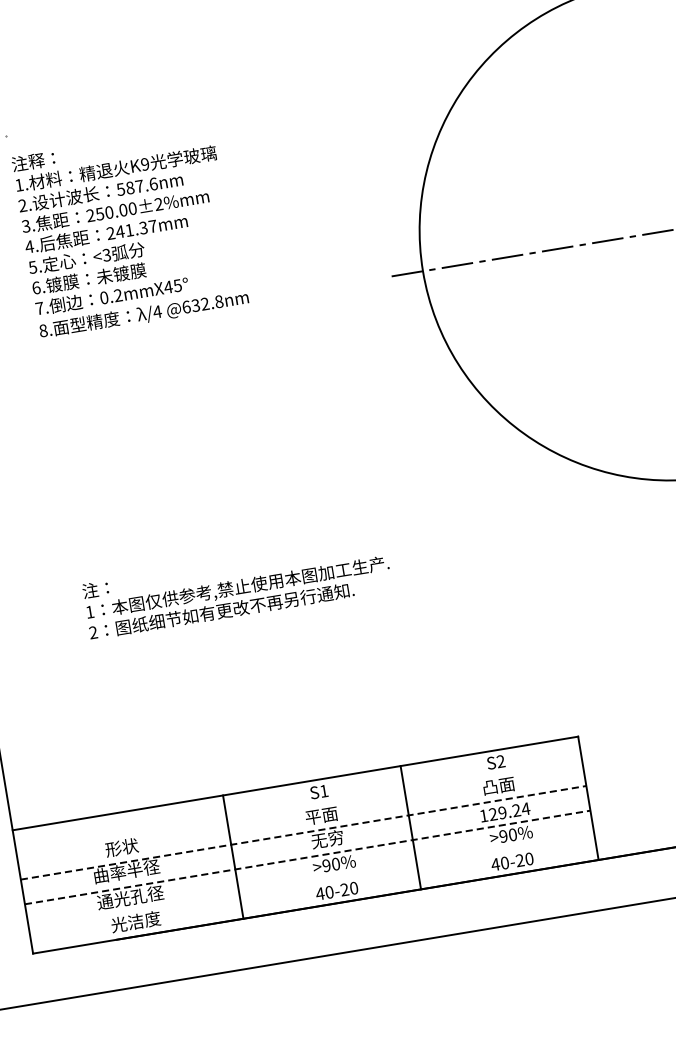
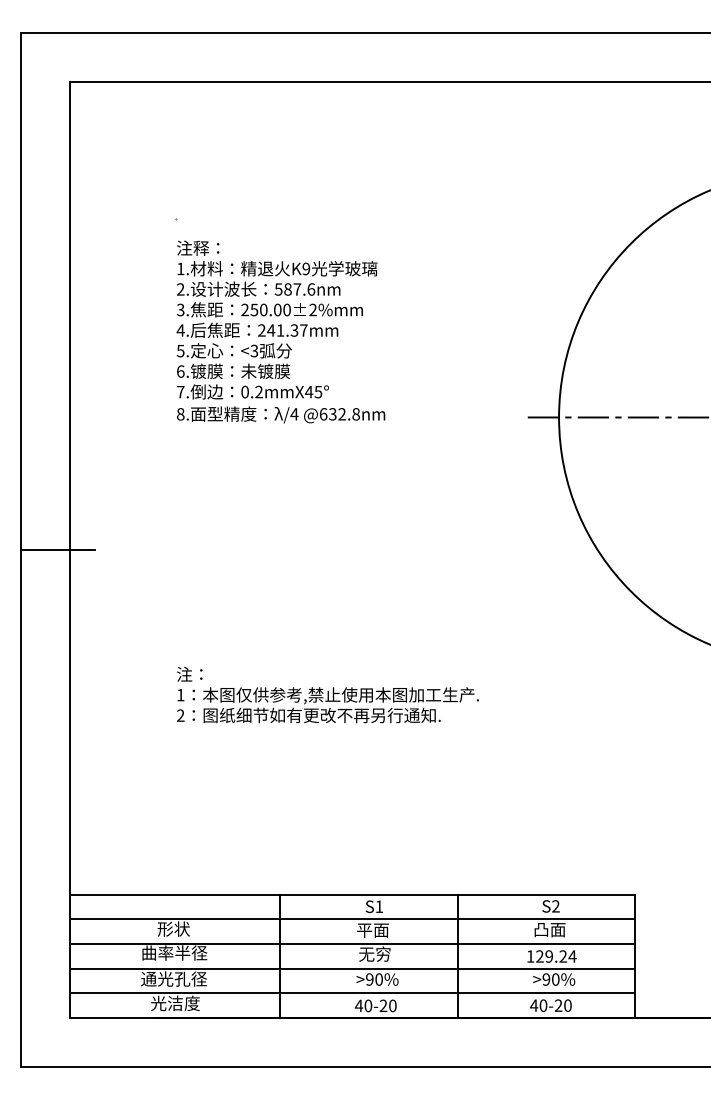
line: (299, 808) -> (352, 919), added
line: (304, 832) -> (353, 943), dashed -> solid
line: (308, 857) -> (353, 968), dashed -> solid
line: (311, 882) -> (352, 993), added

